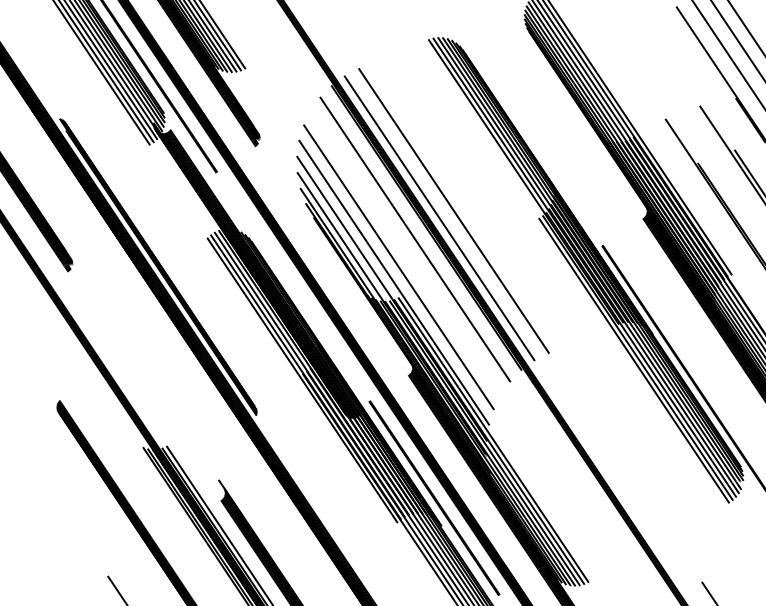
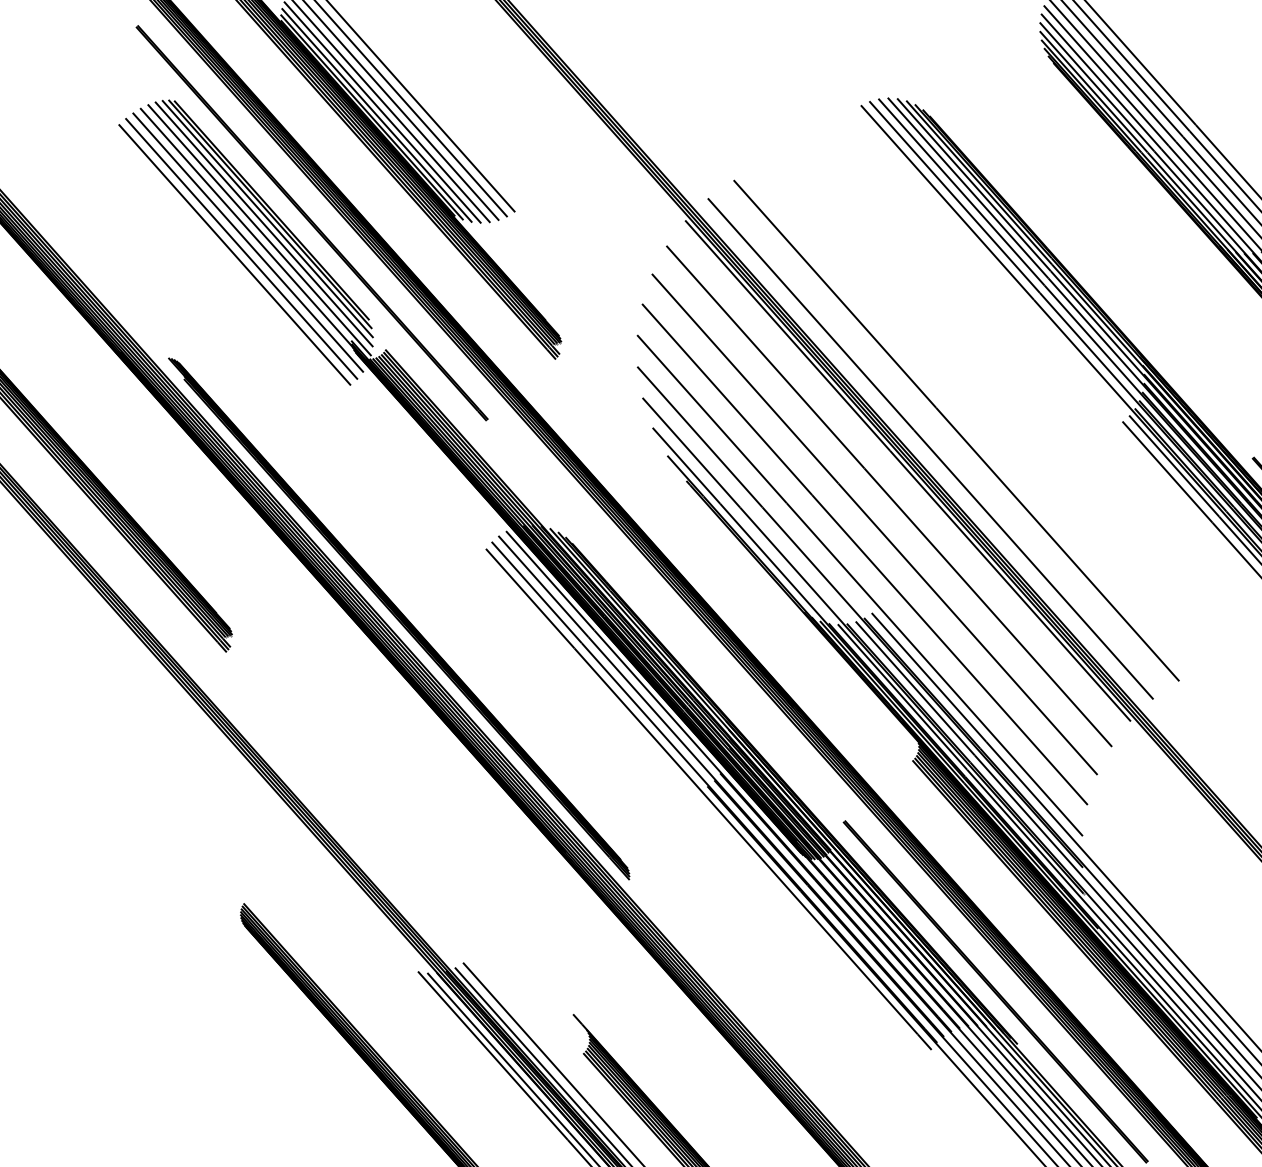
line: (405, 252) -> (873, 524), added

